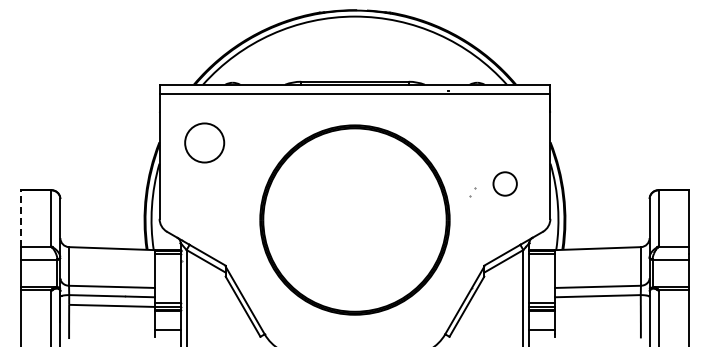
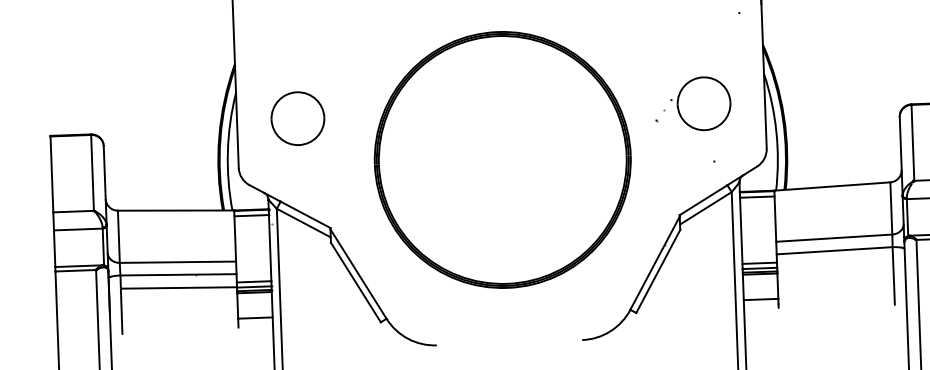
part: (204, 142) -> (297, 118), moved
part: (504, 183) -> (702, 103), size x1.67
line: (21, 218) -> (52, 174), dashed -> solid

